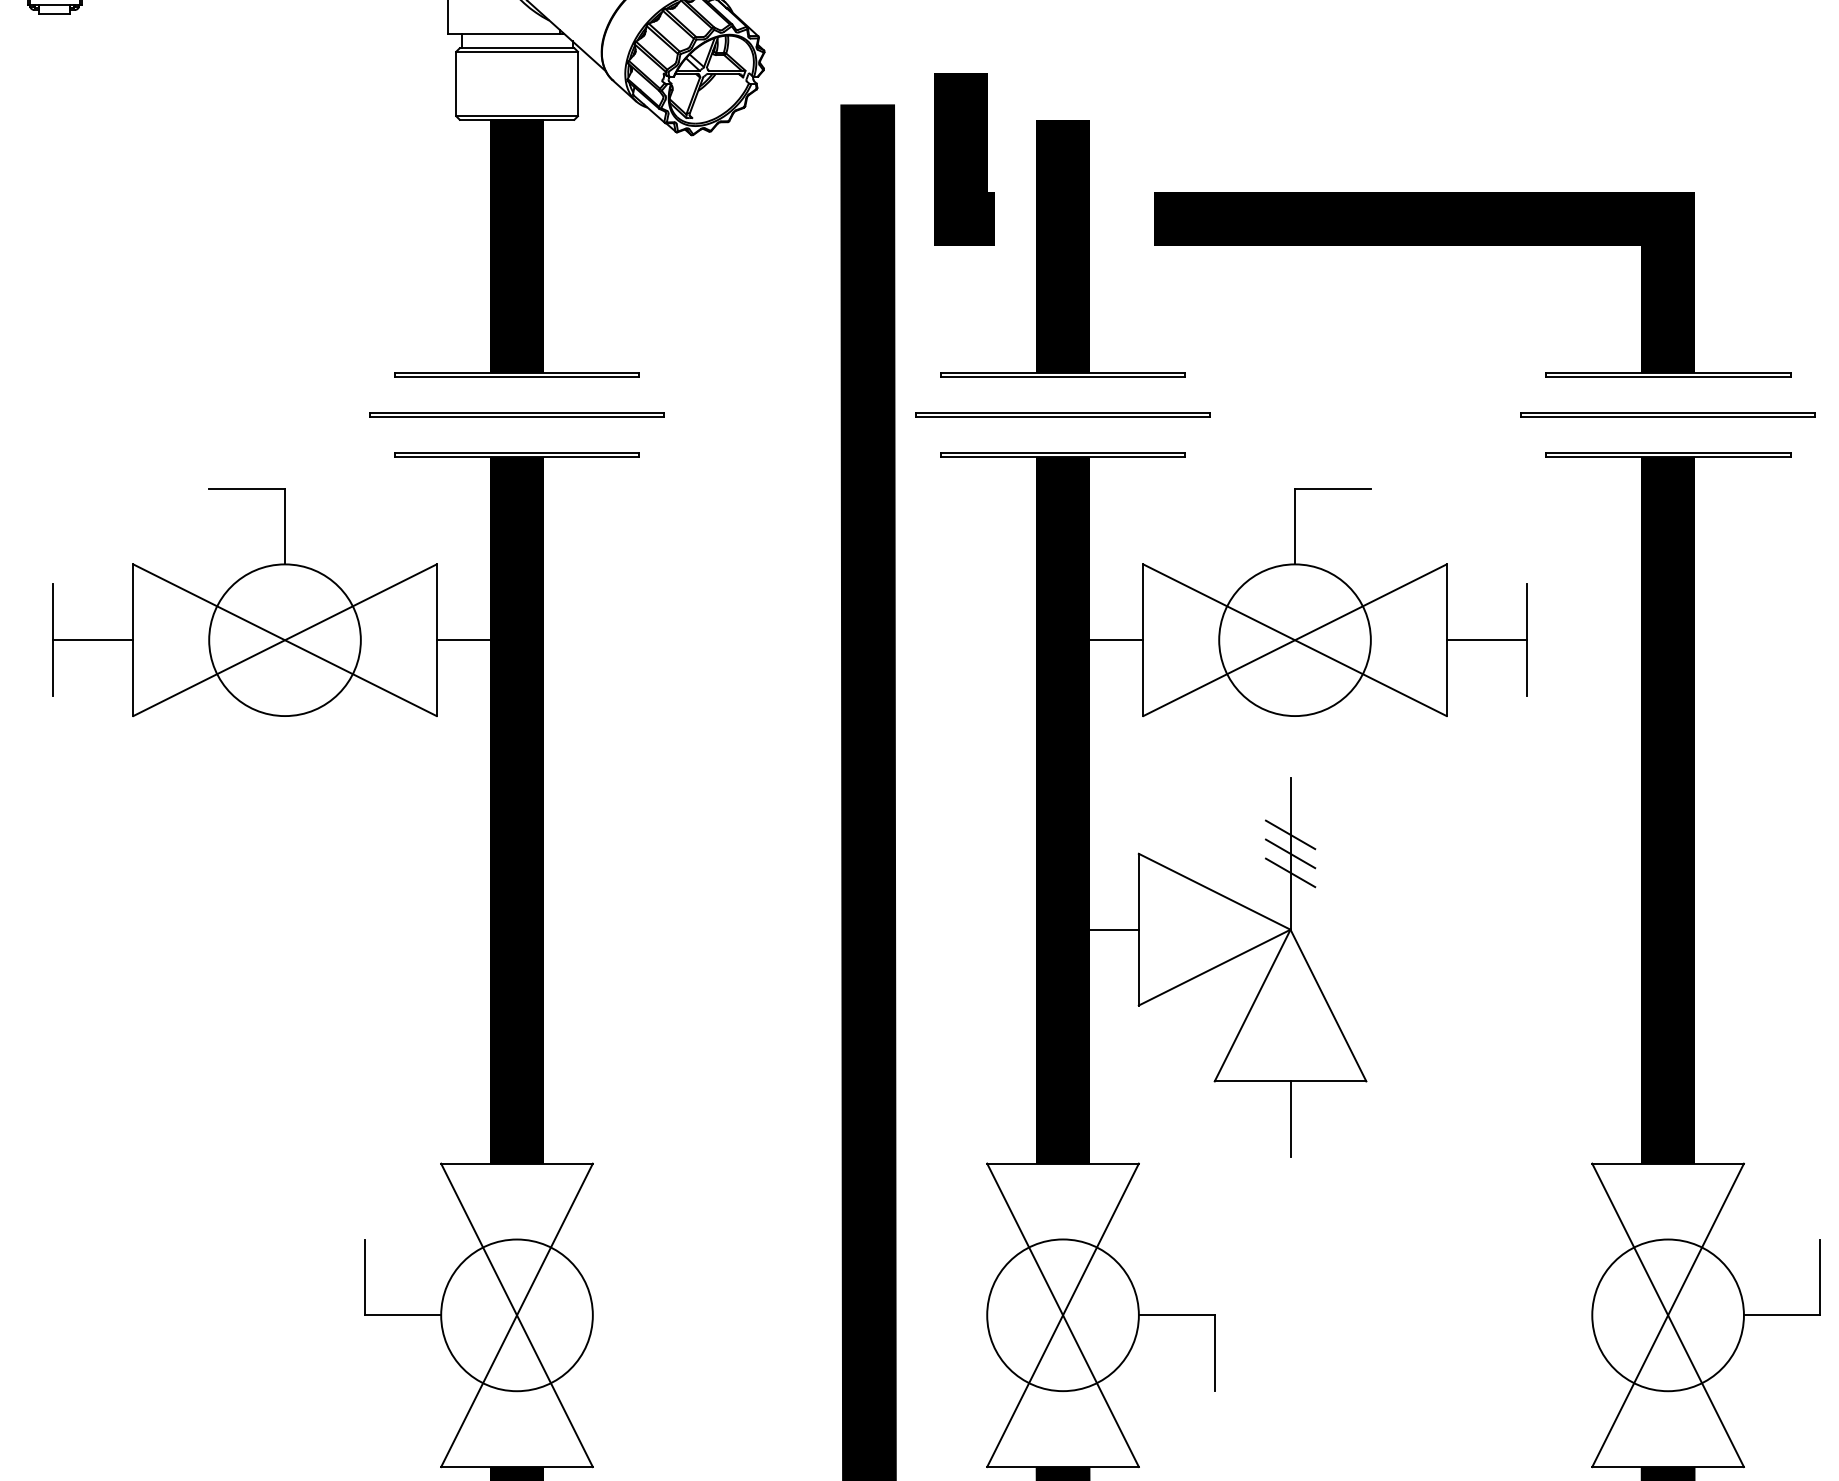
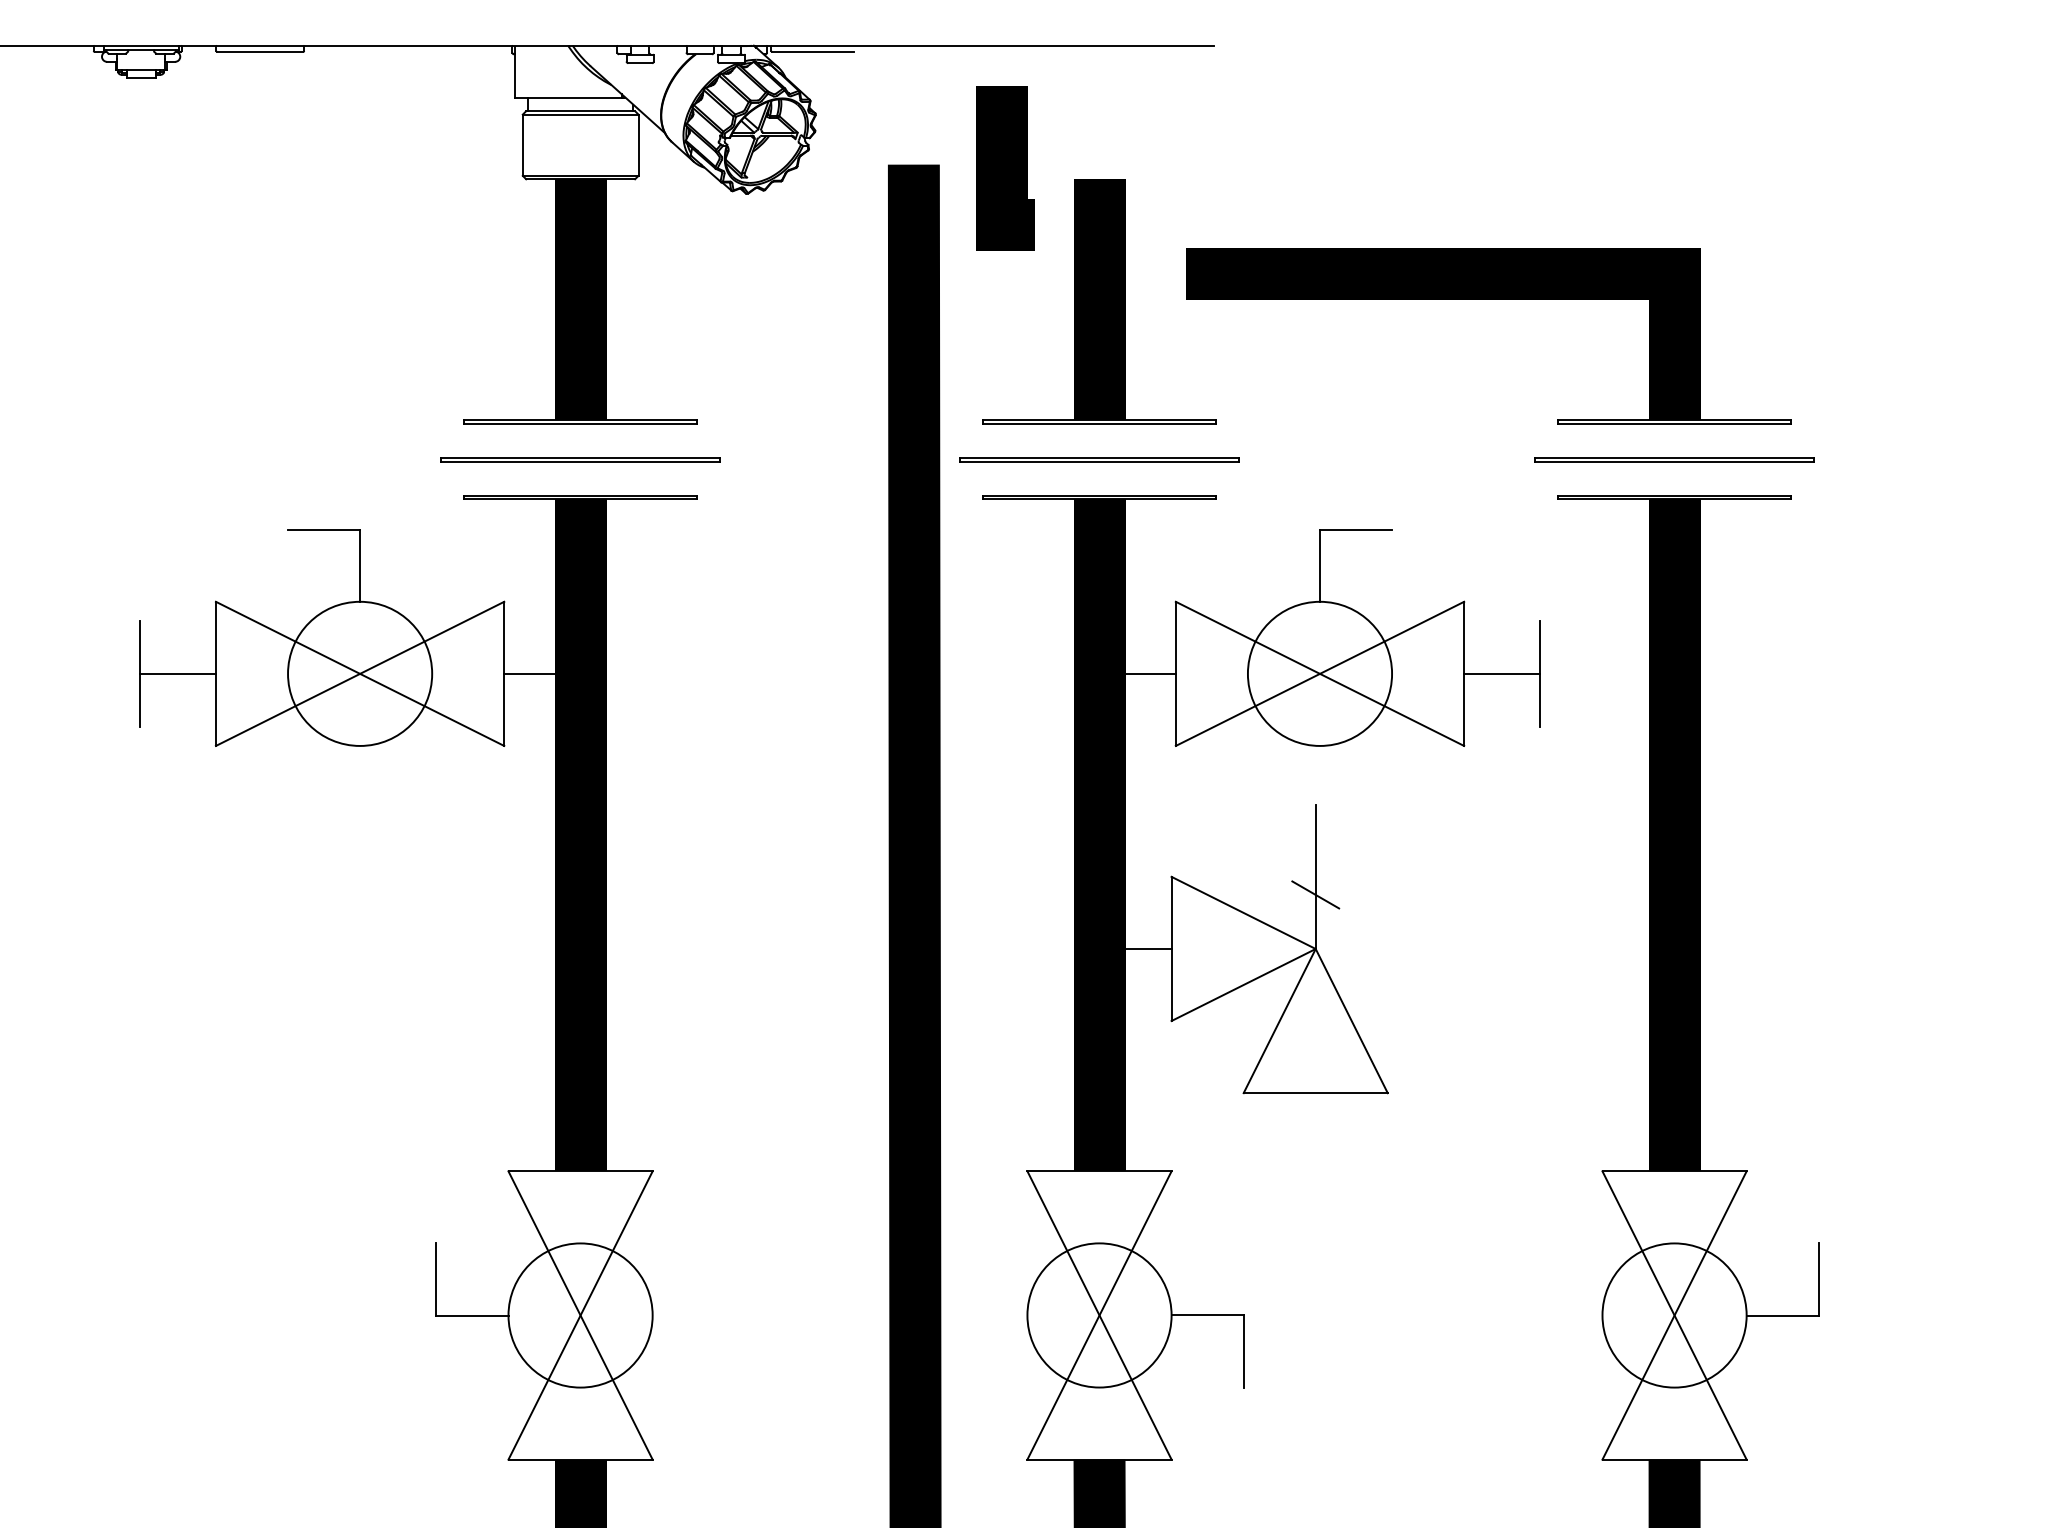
line: (964, 160) -> (1005, 168), moved
line: (1290, 834) -> (1315, 858), removed
line: (1290, 853) -> (1315, 876), removed
line: (1290, 1119) -> (1315, 1129), removed

